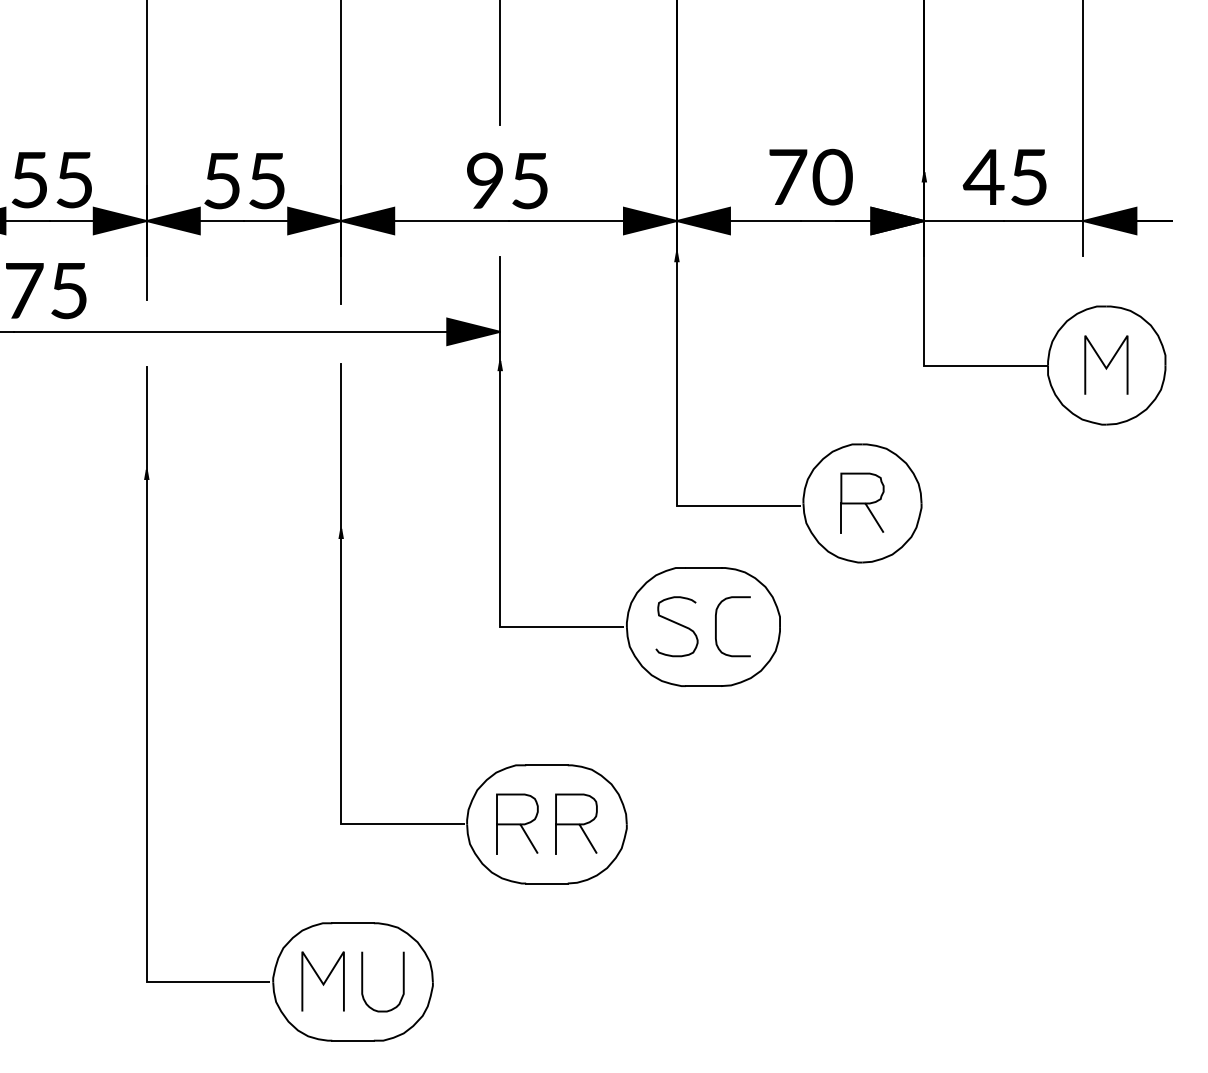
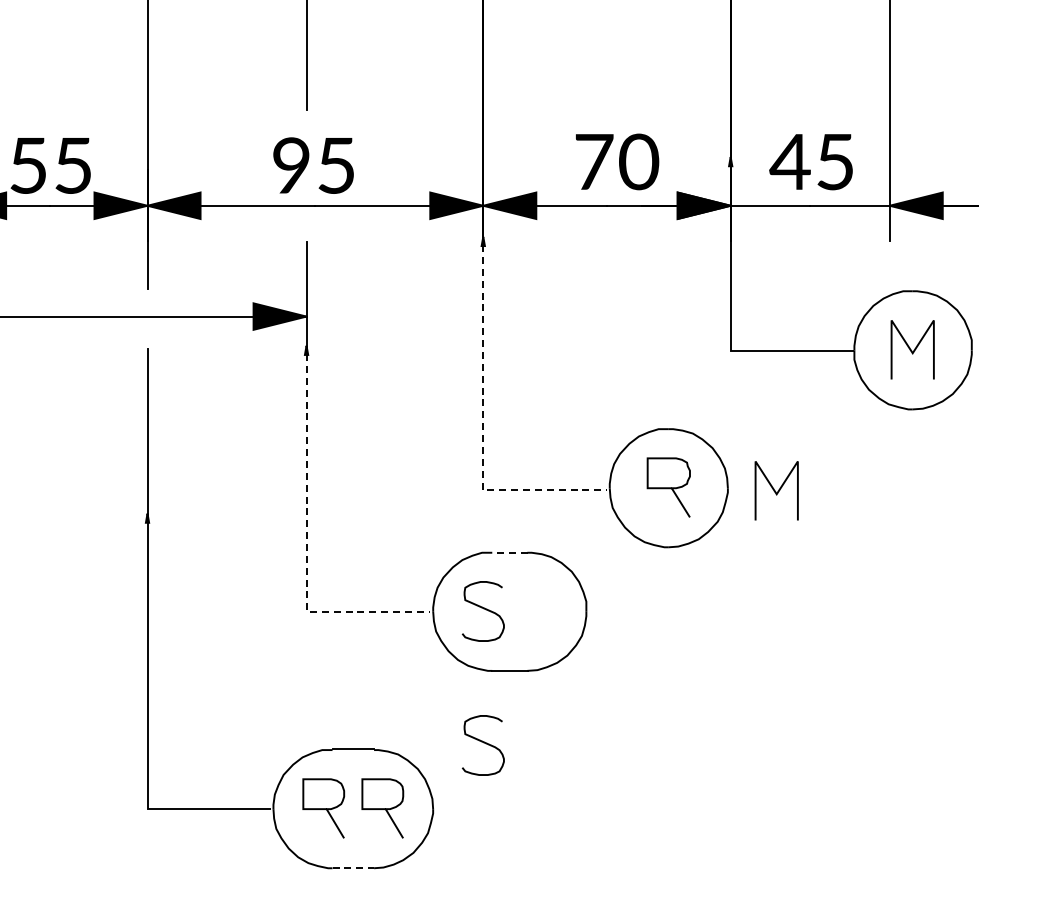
line: (676, 445) -> (482, 430), solid -> dashed
line: (971, 505) -> (777, 490), added
line: (841, 517) -> (647, 502), removed
line: (500, 561) -> (306, 546), solid -> dashed
line: (703, 568) -> (509, 553), solid -> dashed
curve: (716, 626) -> (522, 611), removed
curve: (676, 758) -> (482, 743), added
line: (497, 838) -> (303, 823), removed
line: (556, 838) -> (362, 823), removed
line: (546, 883) -> (352, 868), solid -> dashed

